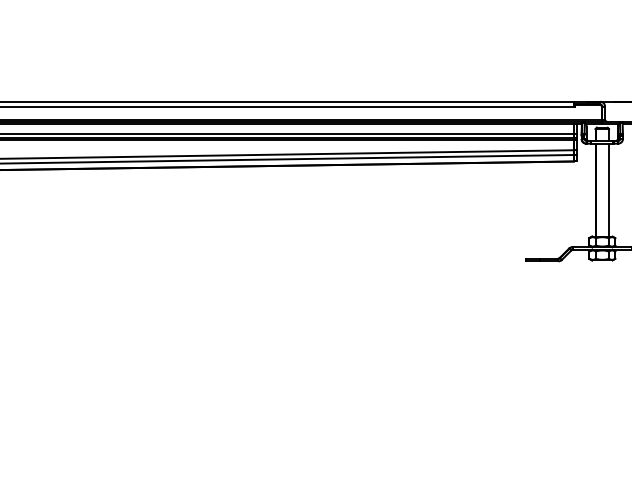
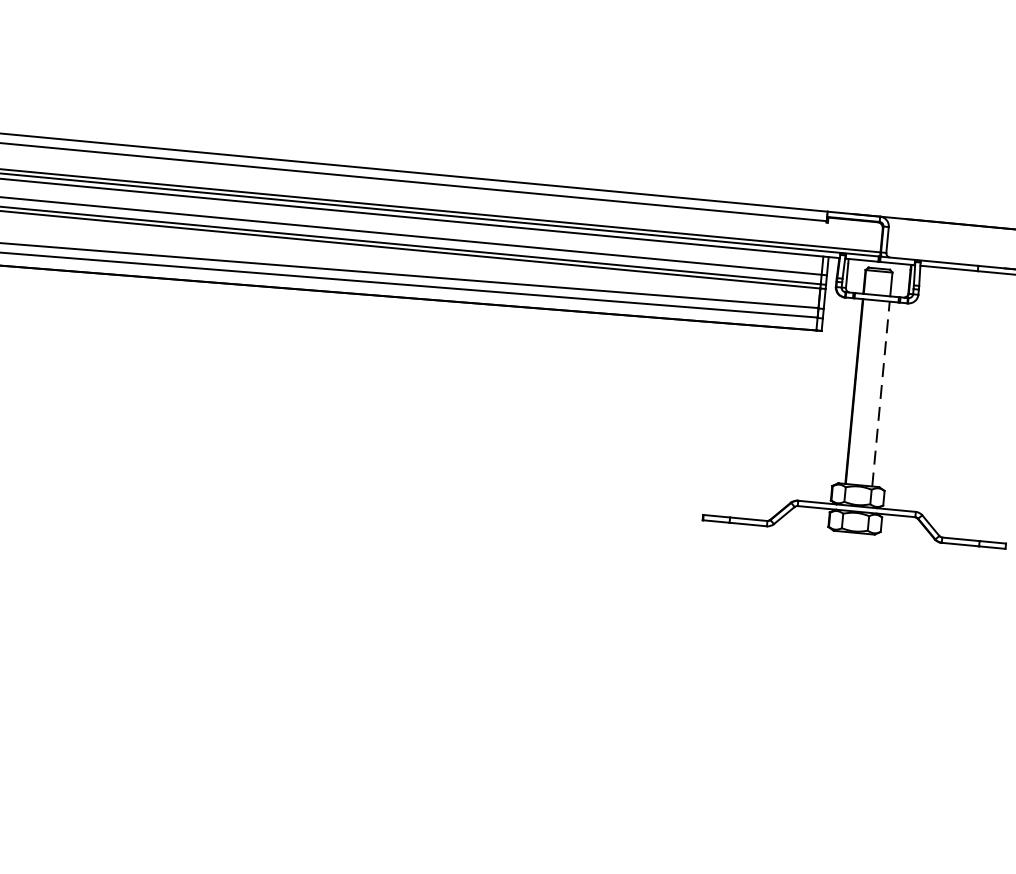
line: (609, 189) -> (881, 392), solid -> dashed

